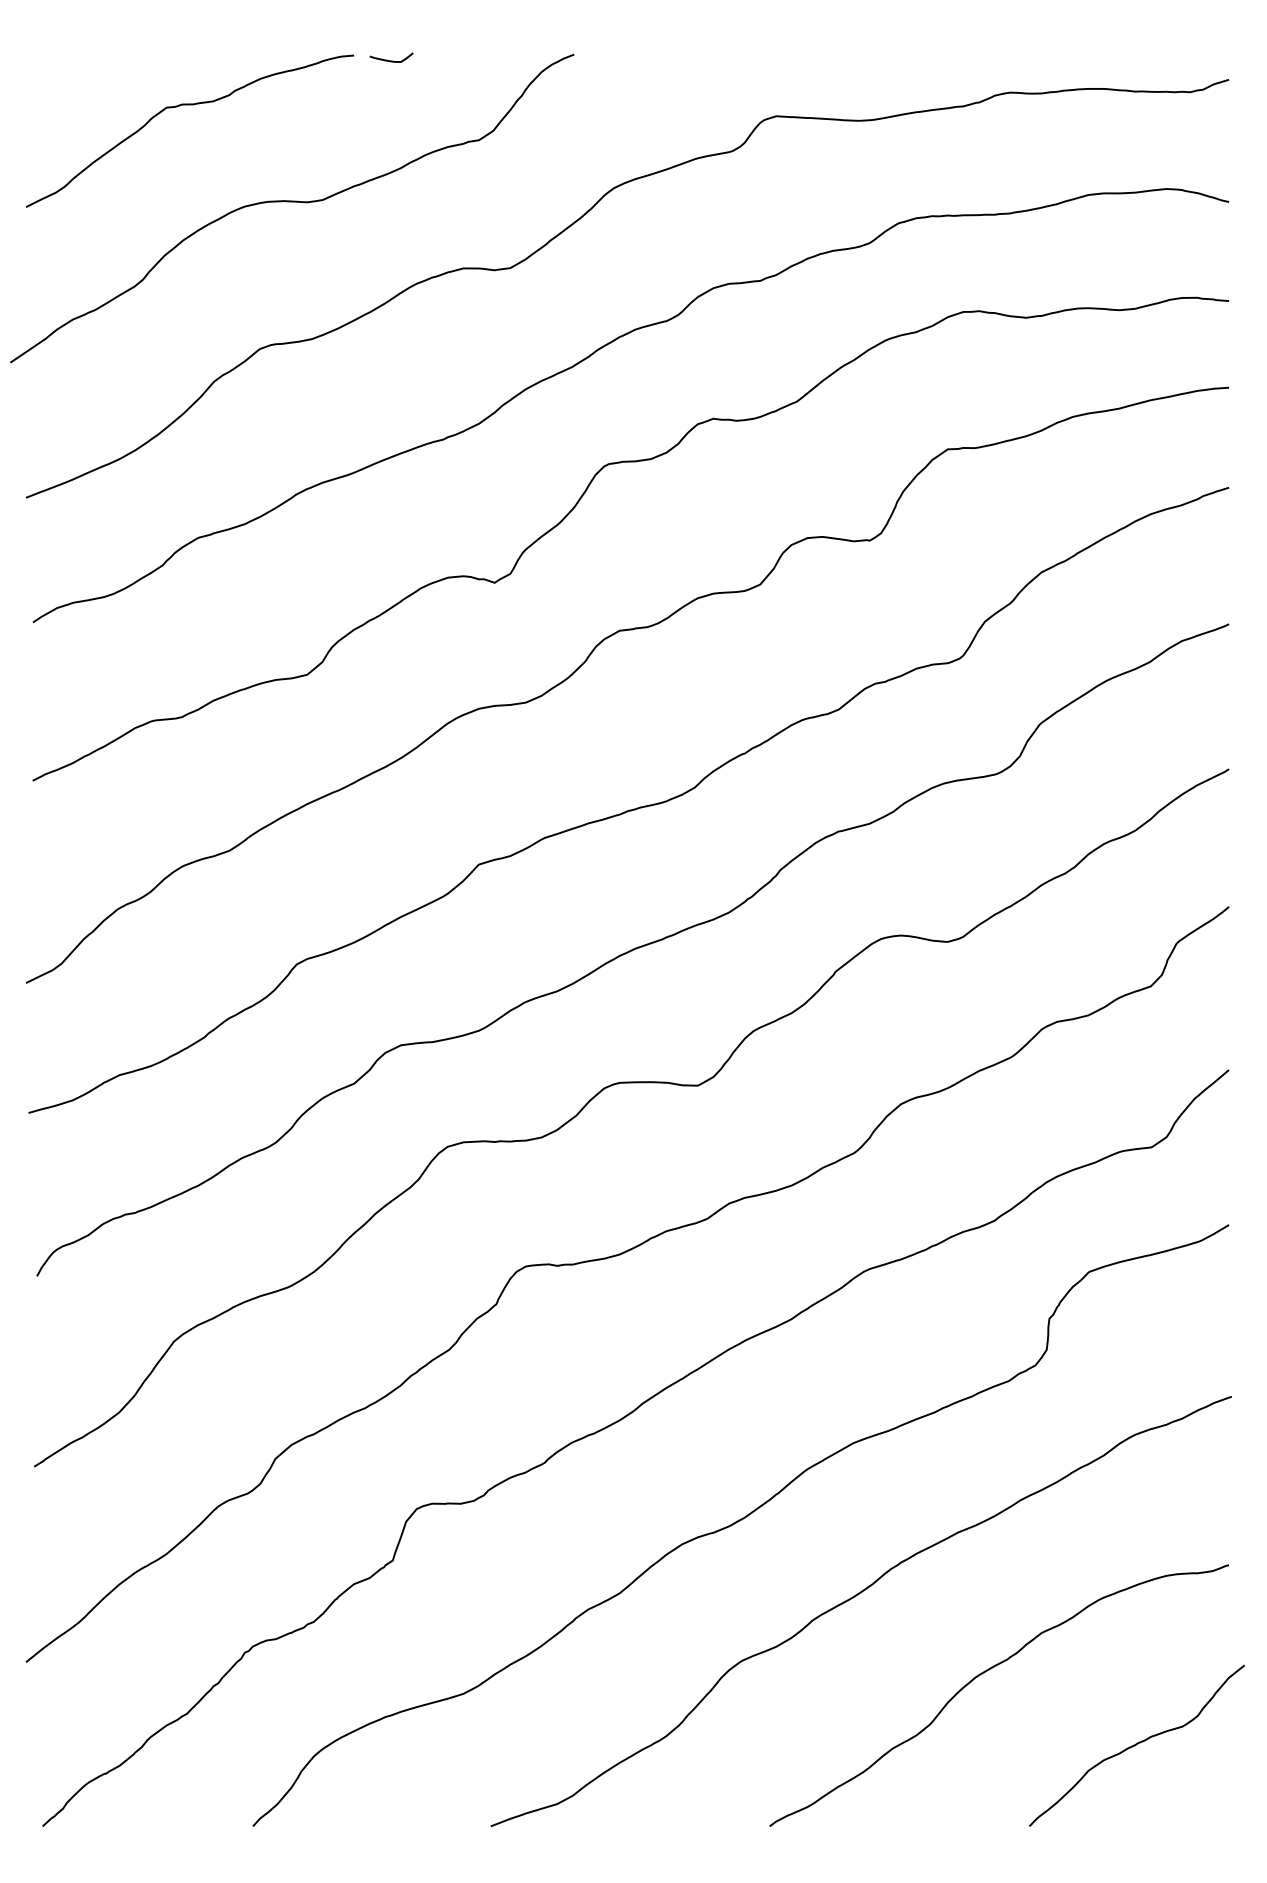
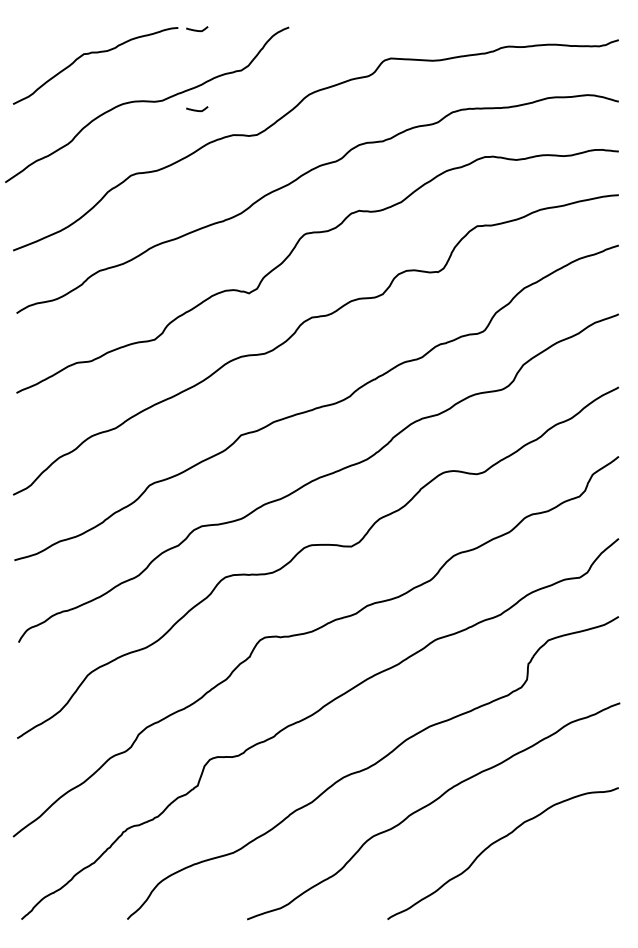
curve: (390, 217) -> (196, 109), added
curve: (1136, 1744) -> (572, 878), removed

